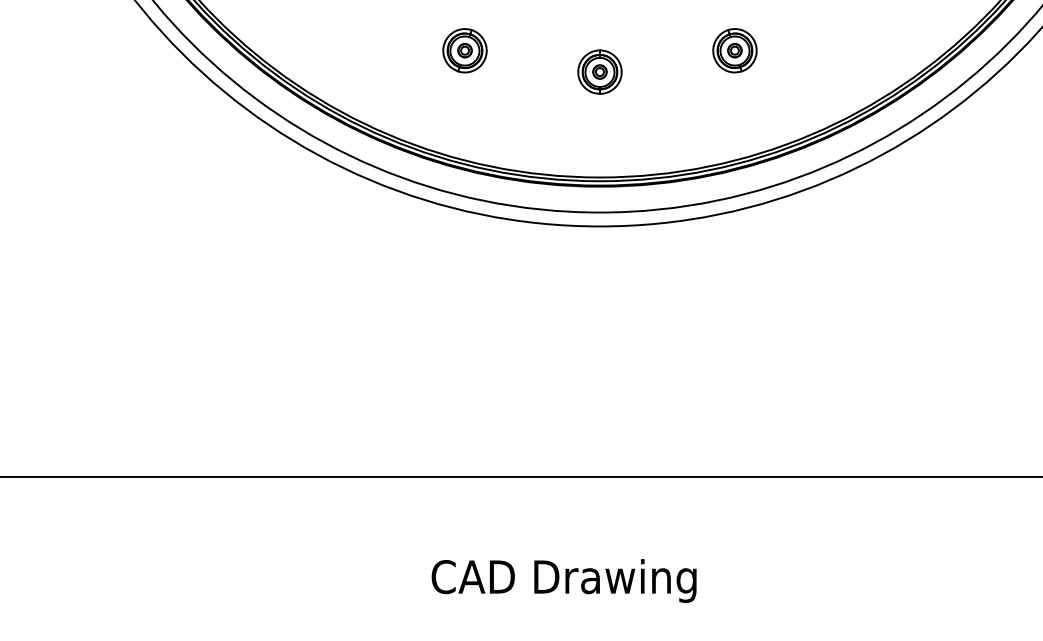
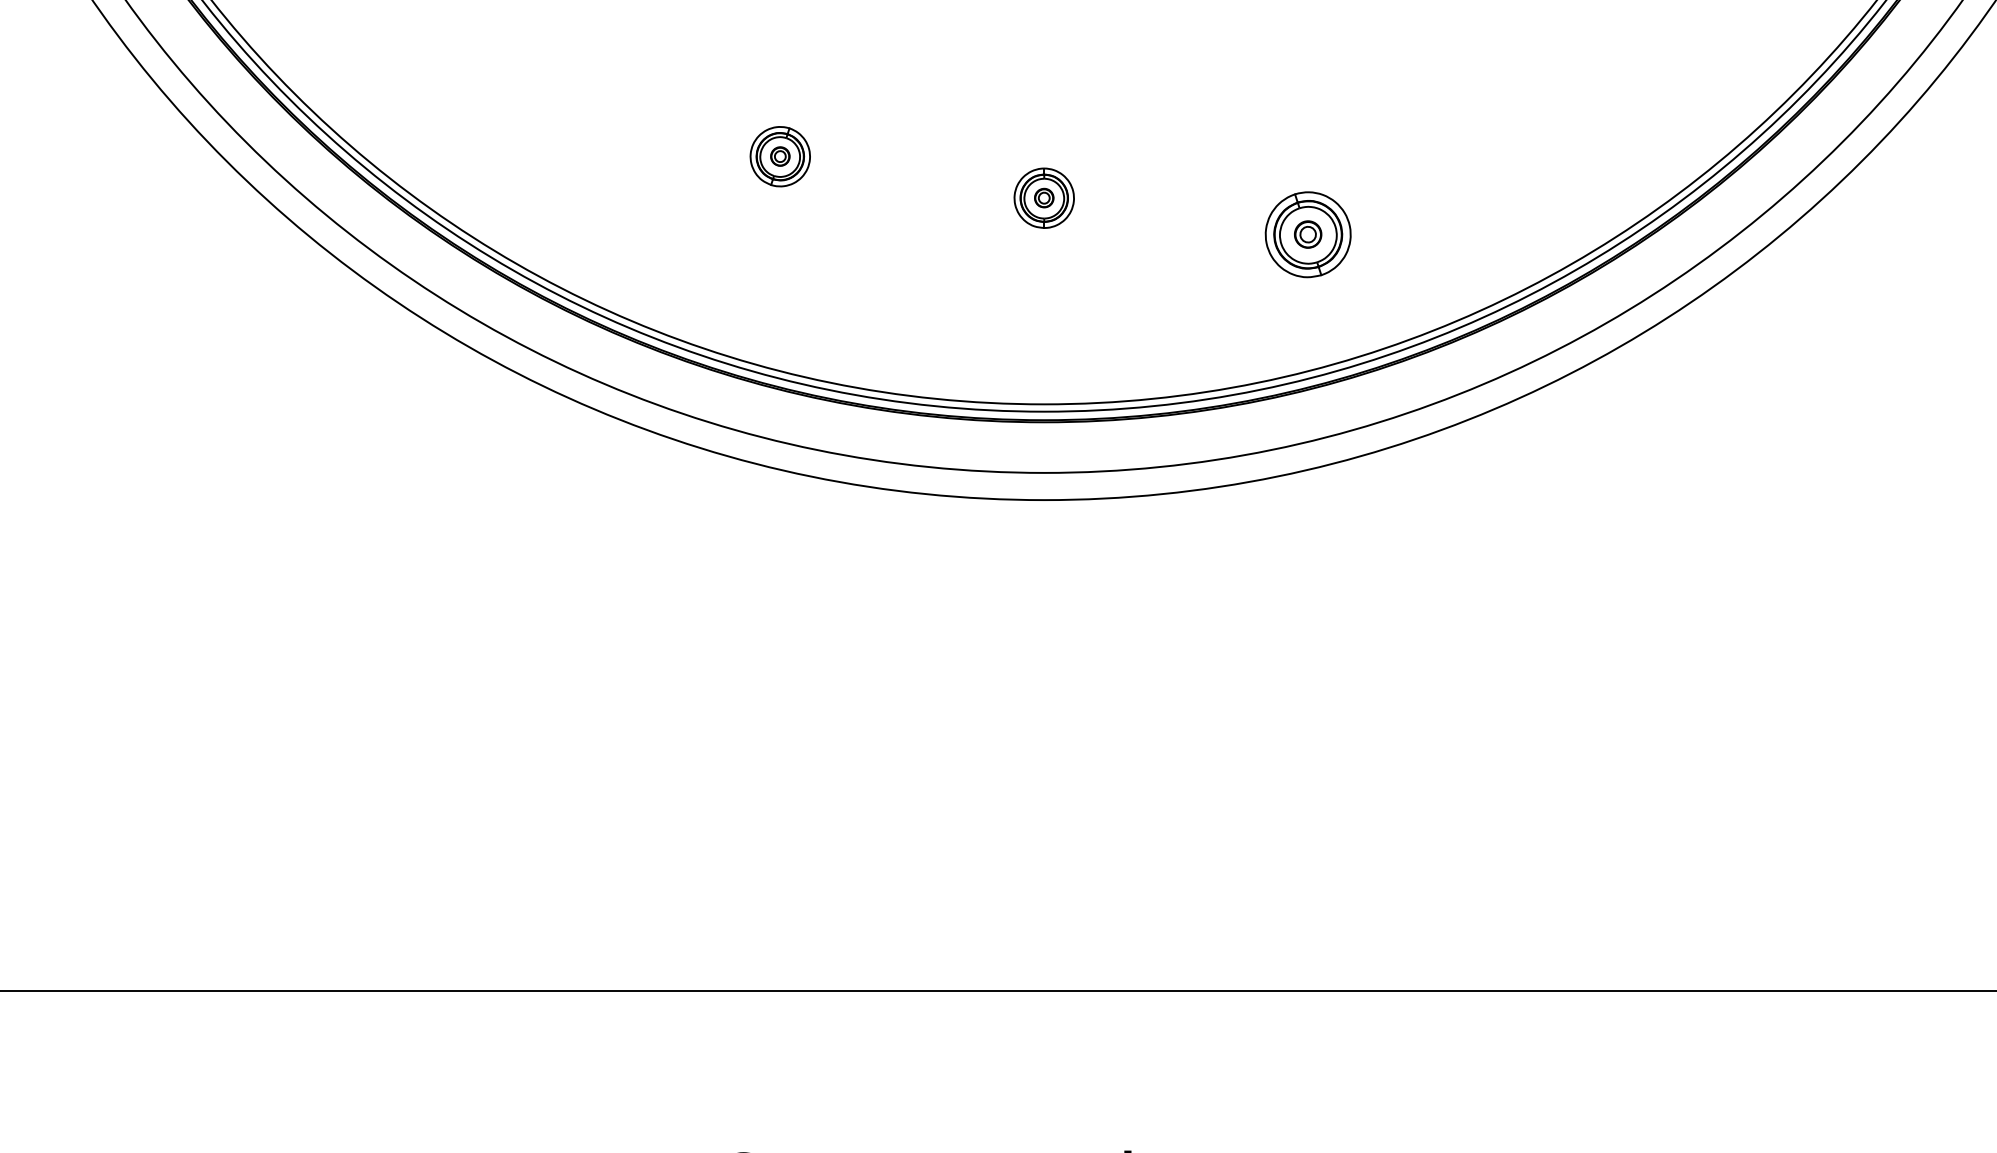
part: (464, 50) -> (779, 156), size x0.7
part: (734, 50) -> (1307, 234), moved
part: (599, 71) -> (1043, 197), size x0.7

